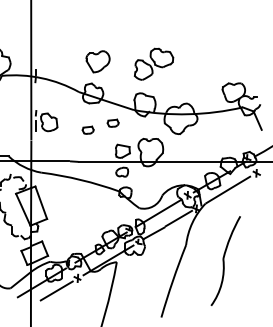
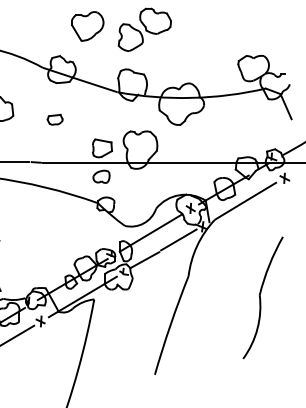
part: (97, 61) -> (86, 26), moved
part: (112, 122) -> (88, 109), removed
part: (225, 260) -> (262, 297), moved

